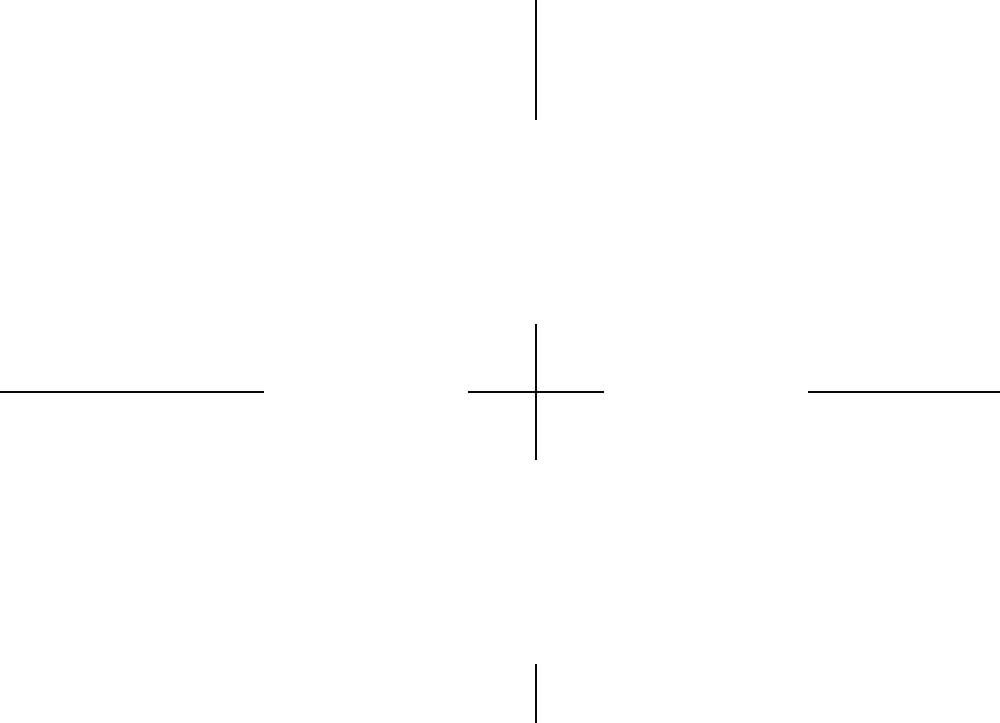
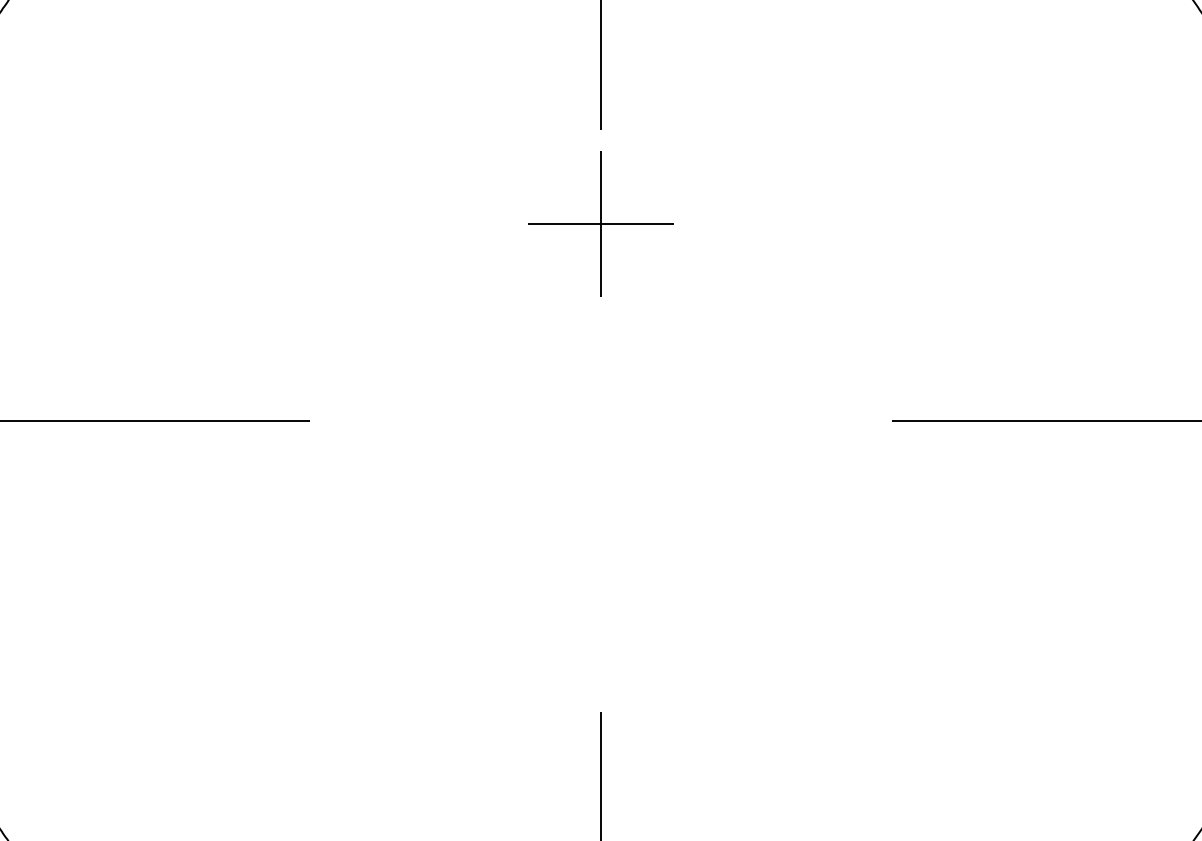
part: (535, 391) -> (600, 223), moved

